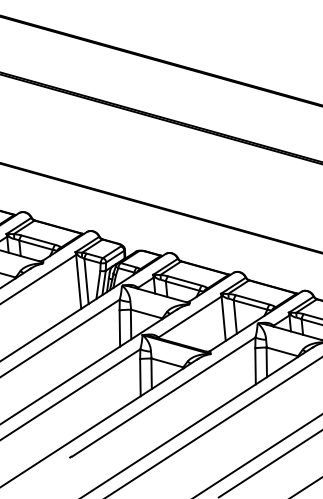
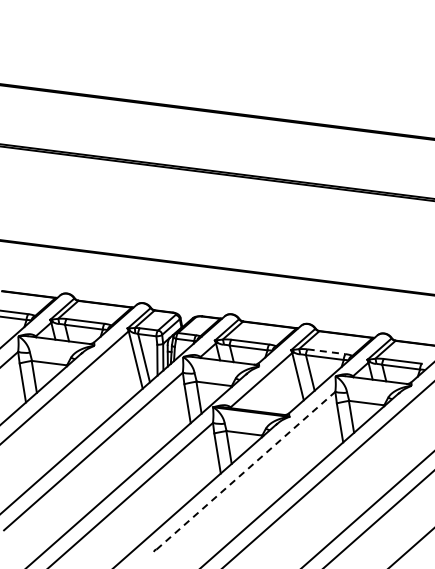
line: (253, 299) -> (327, 351), solid -> dashed
line: (164, 396) -> (246, 470), solid -> dashed

